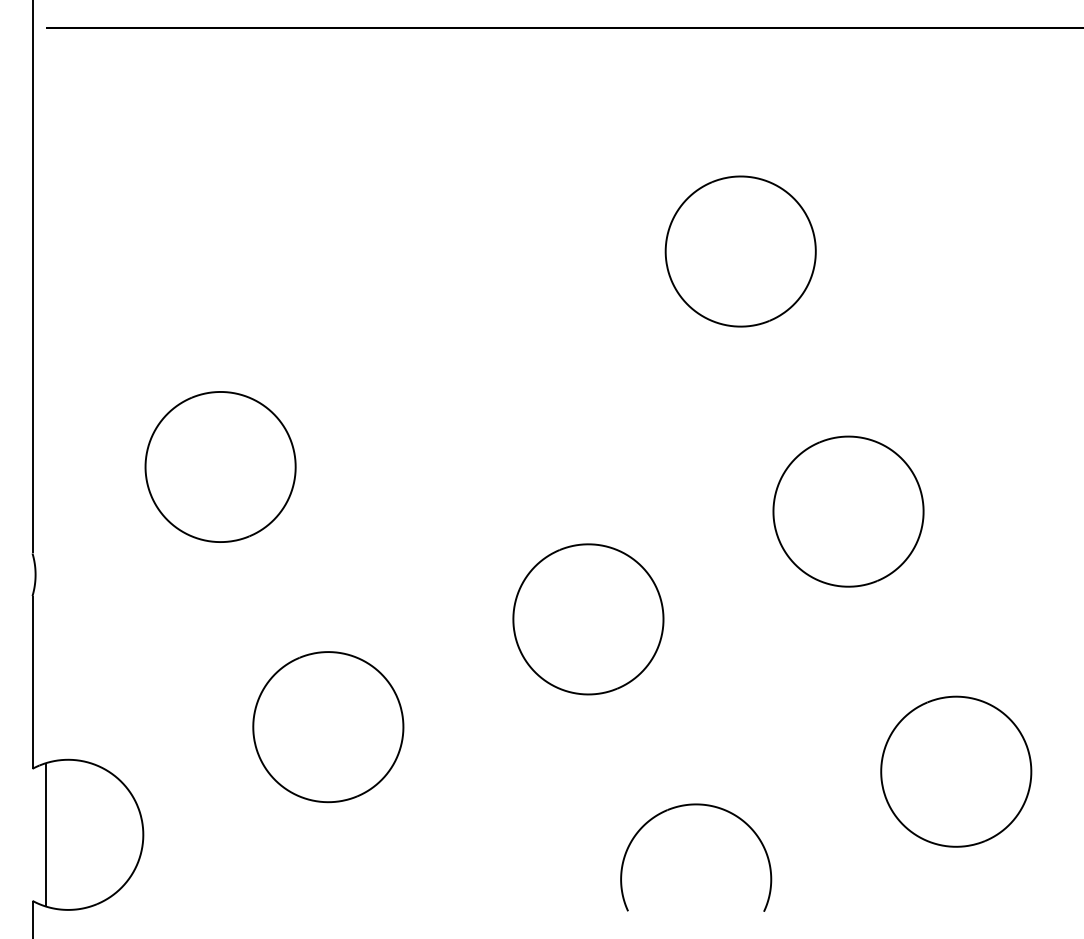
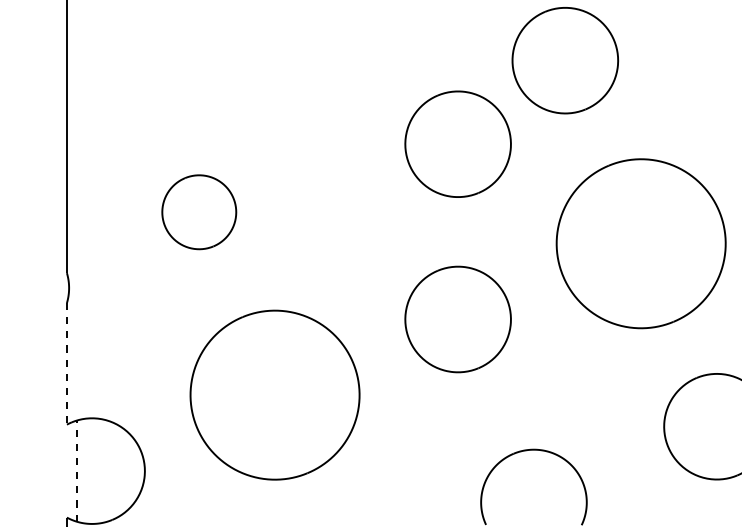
part: (588, 370) -> (458, 144), added
part: (220, 466) -> (199, 211), size x0.7
part: (848, 511) -> (641, 243), size x1.6
line: (32, 682) -> (66, 363), solid -> dashed
part: (328, 727) -> (275, 395), size x1.6
line: (46, 834) -> (76, 470), solid -> dashed

